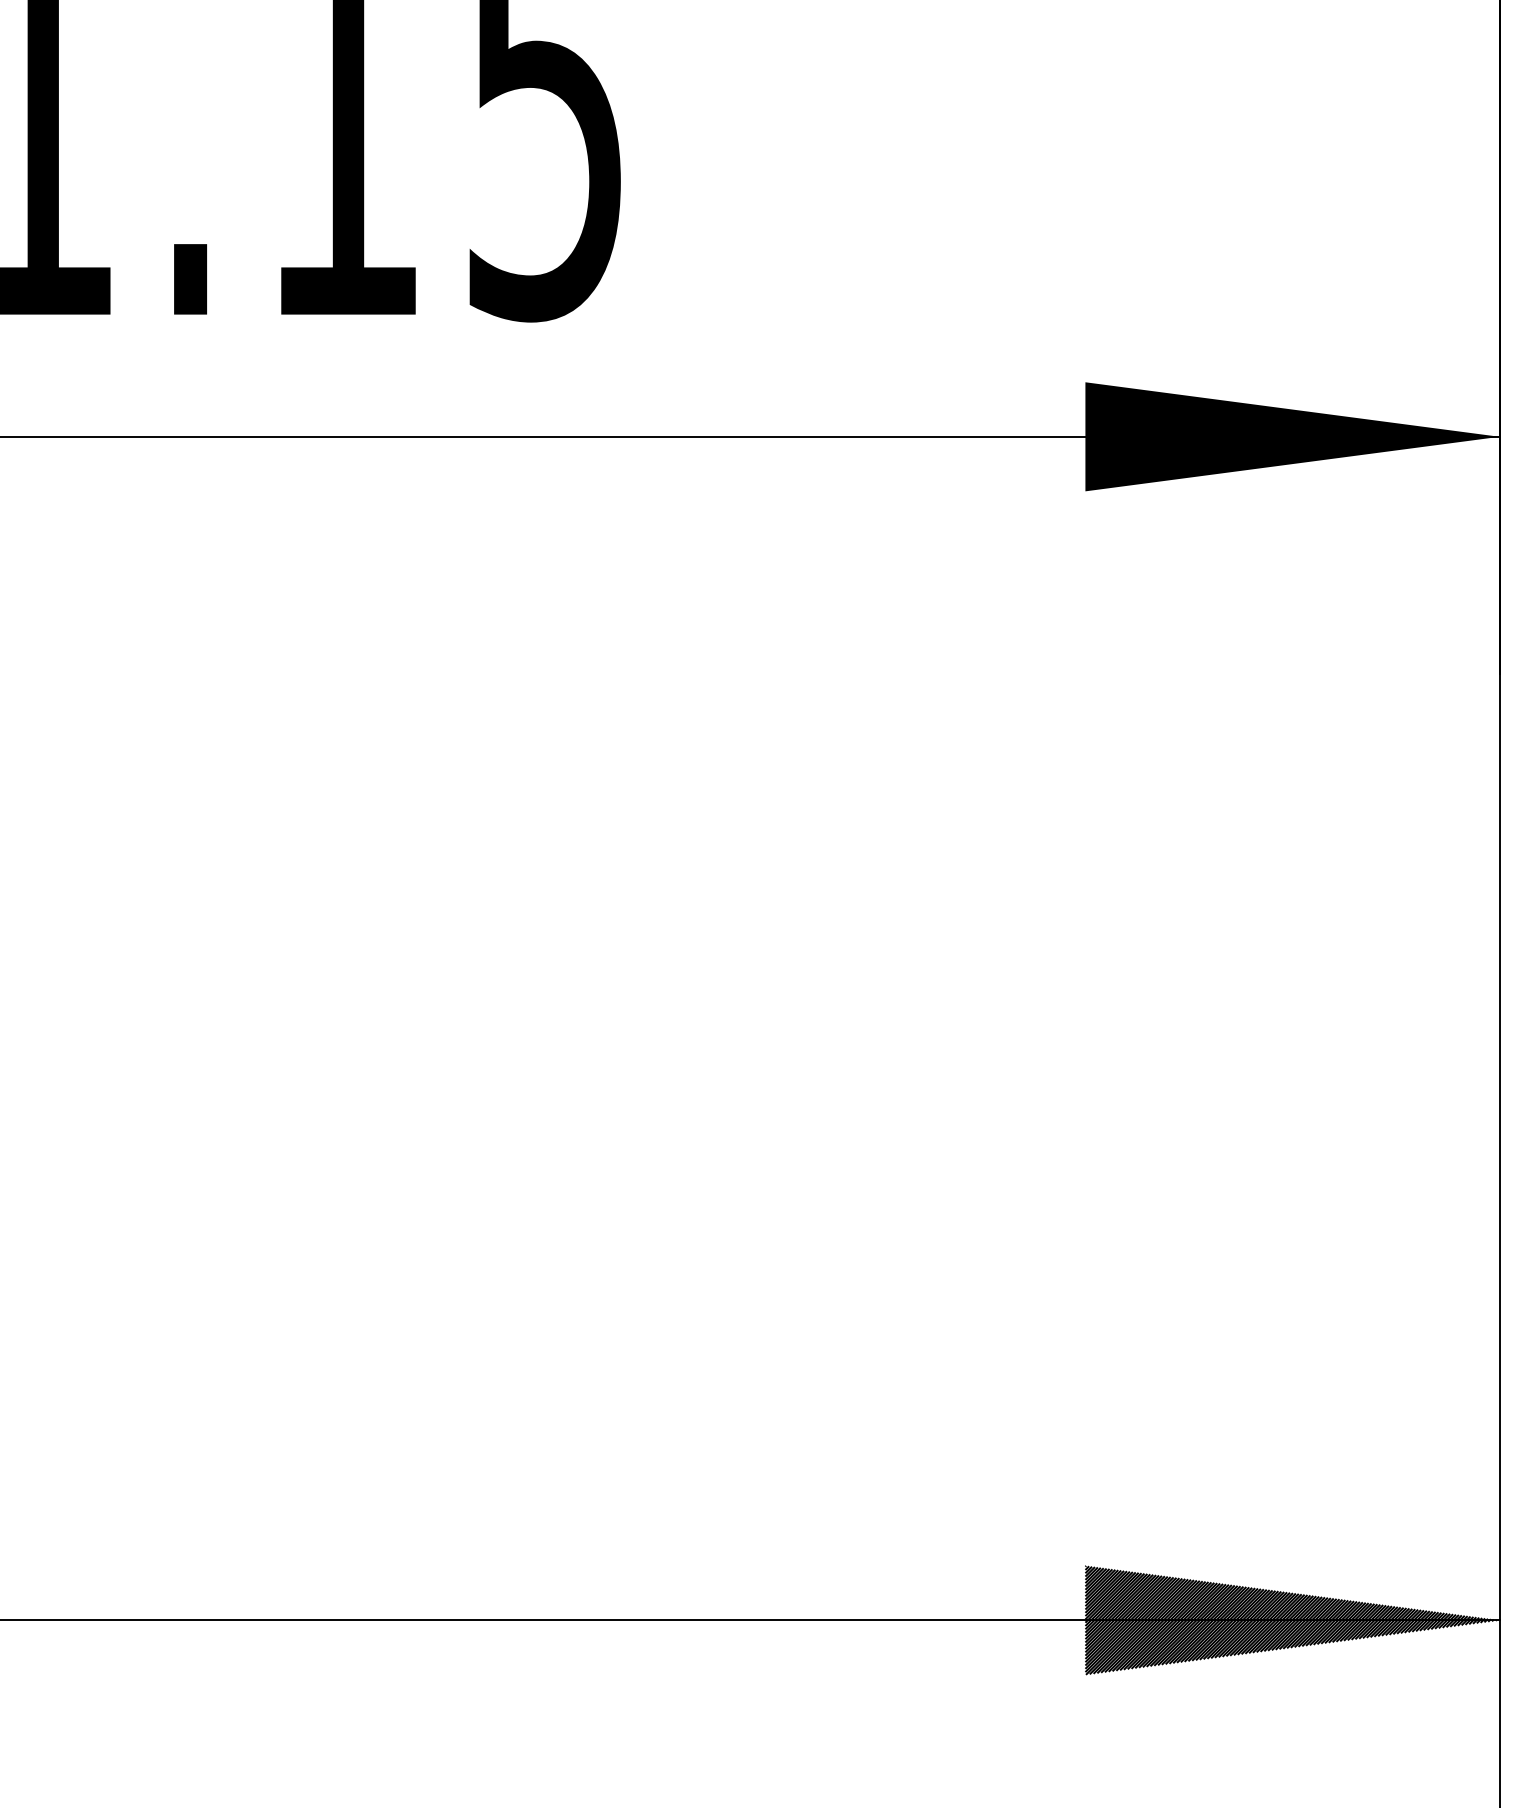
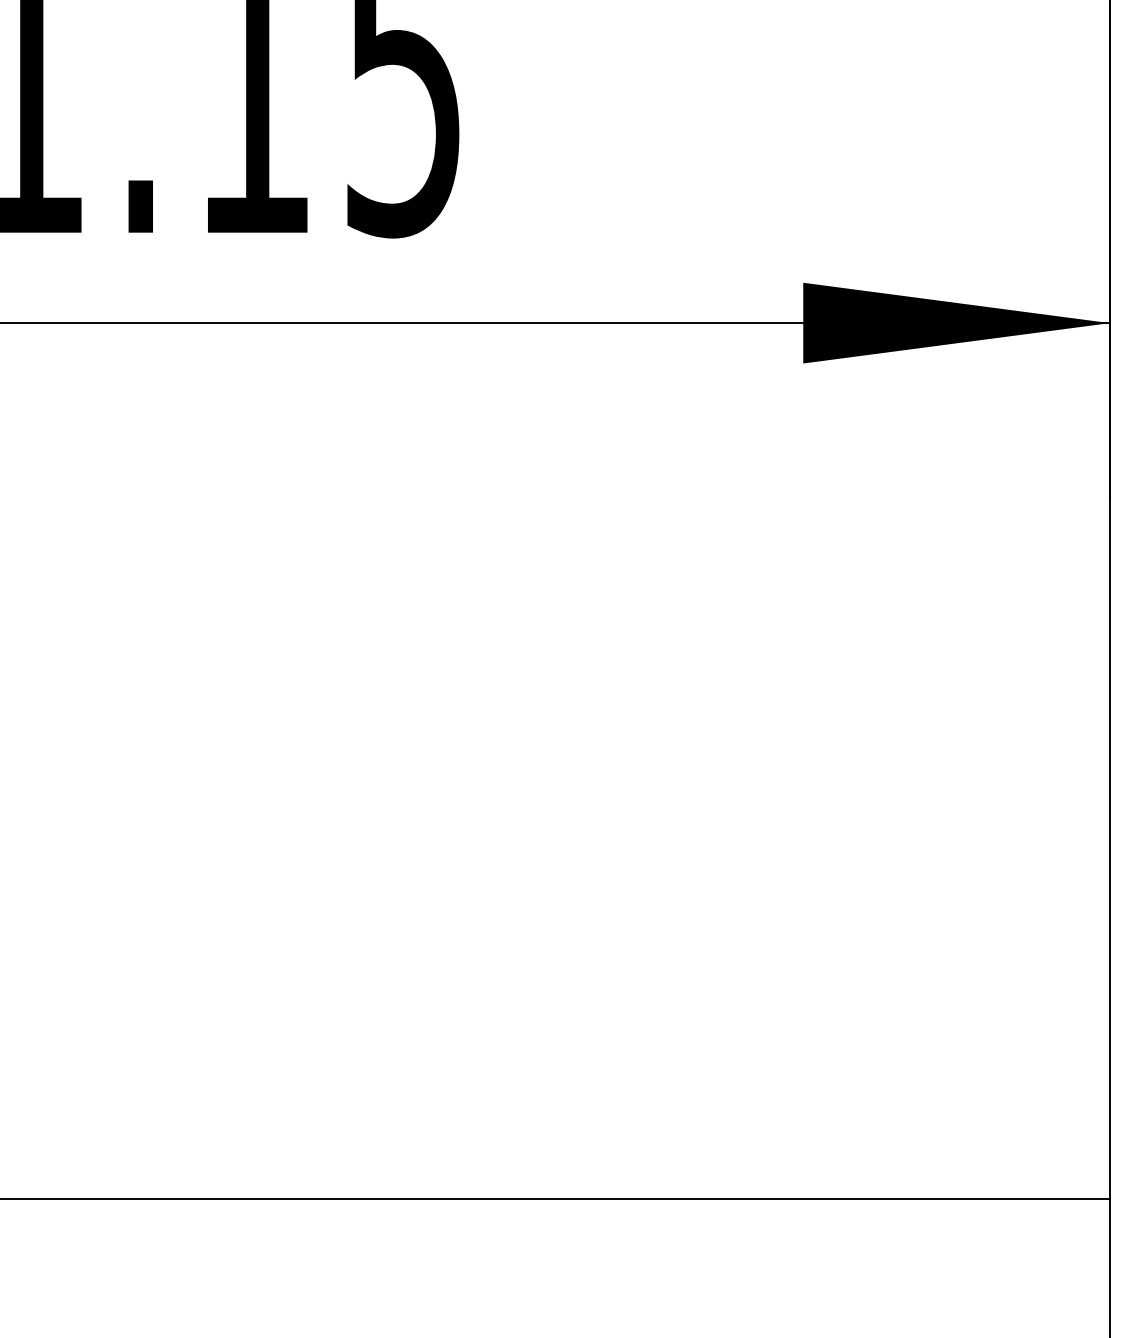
hatch: (1292, 1619) -> (956, 1198), removed

